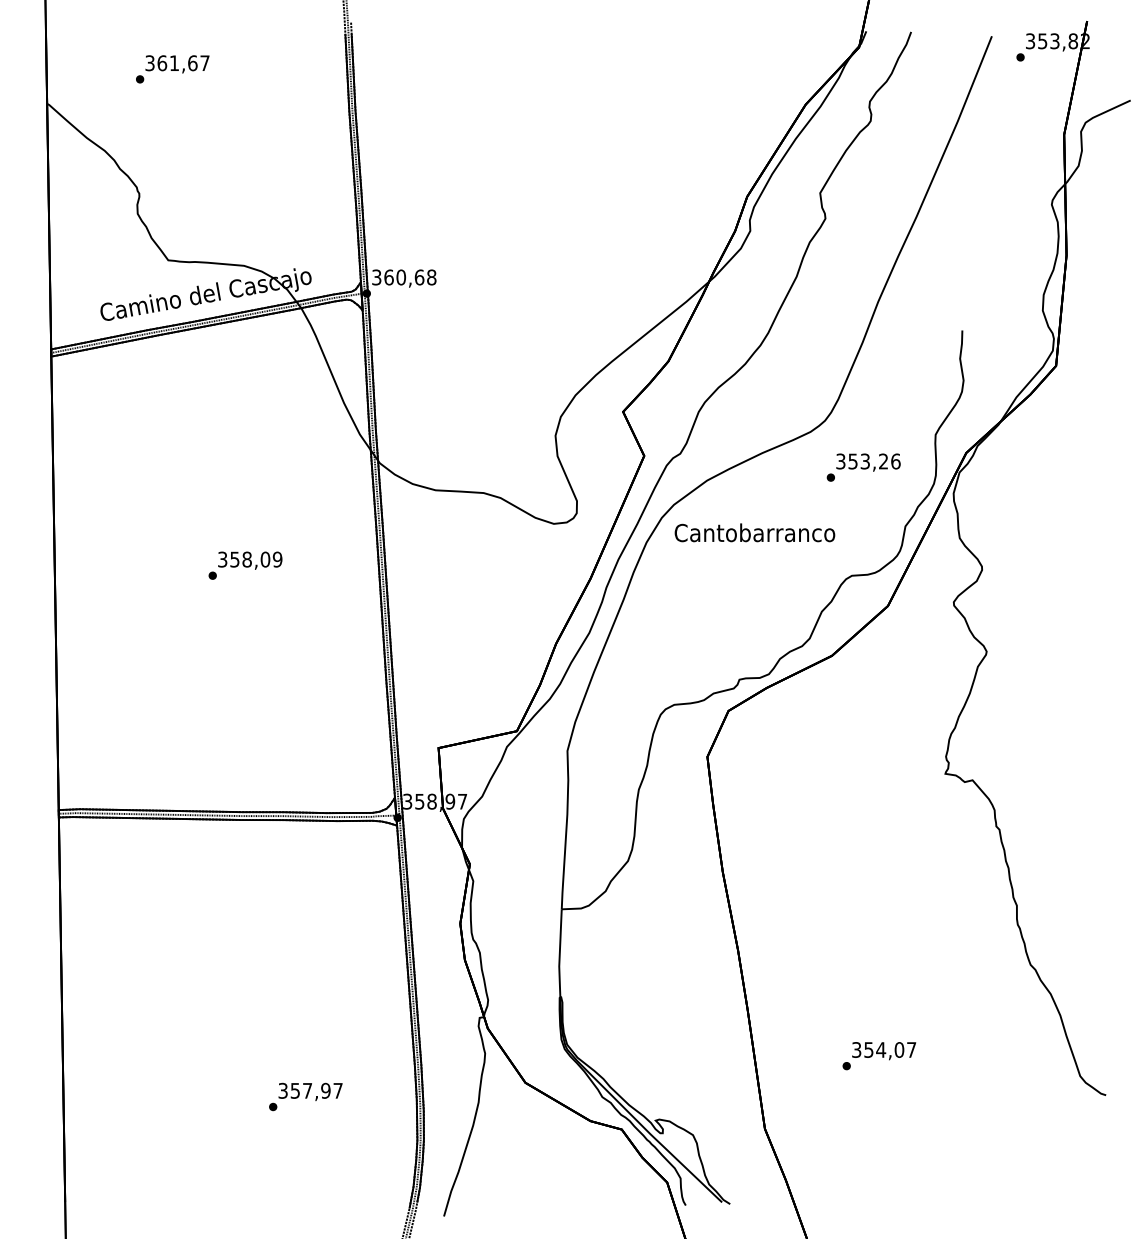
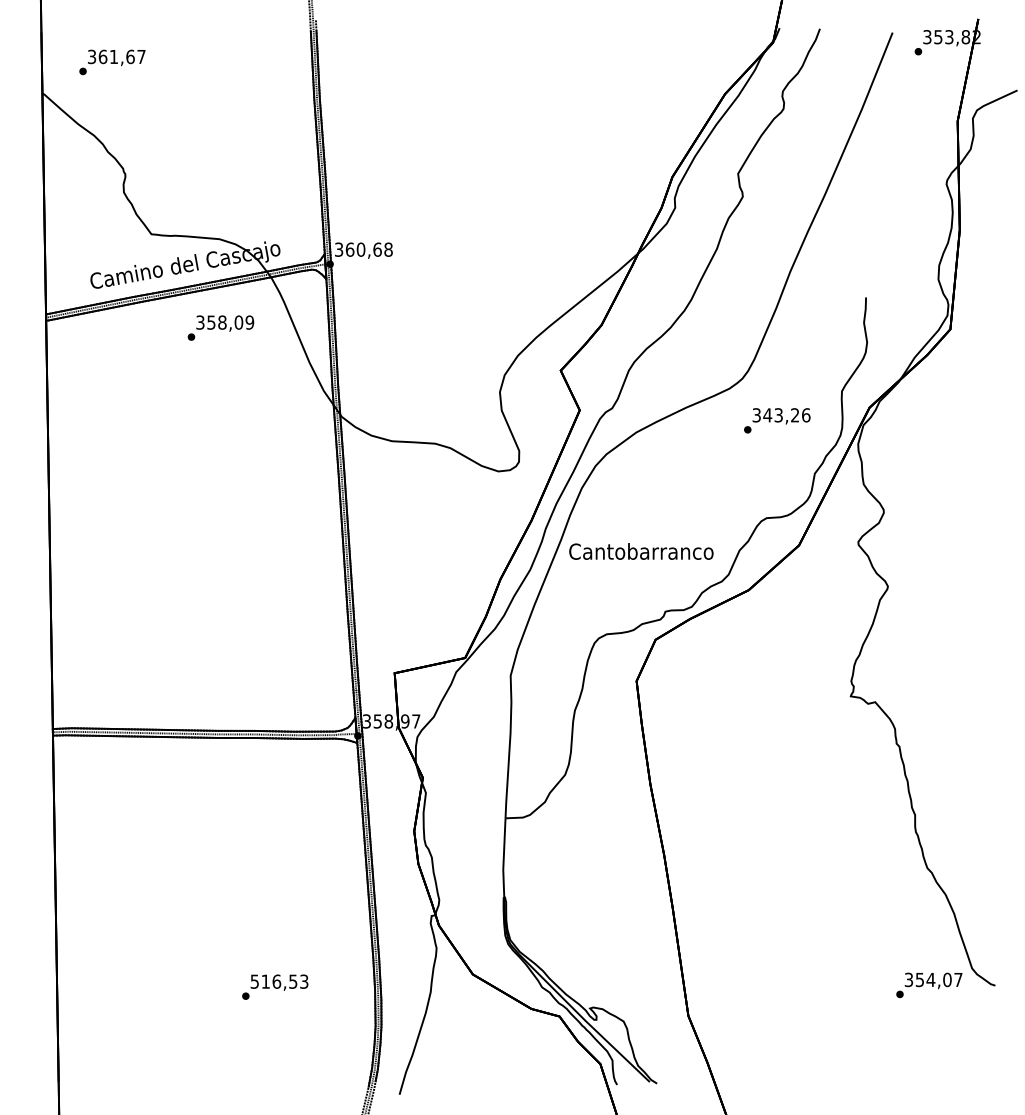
text: (172, 69) -> (112, 62), moved
text: (852, 461) -> (767, 415), 353,26 -> 343,26
text: (755, 532) -> (641, 551), moved
text: (245, 565) -> (220, 327), moved
text: (879, 1056) -> (929, 985), moved
text: (310, 1090) -> (279, 981), 357,97 -> 516,53

